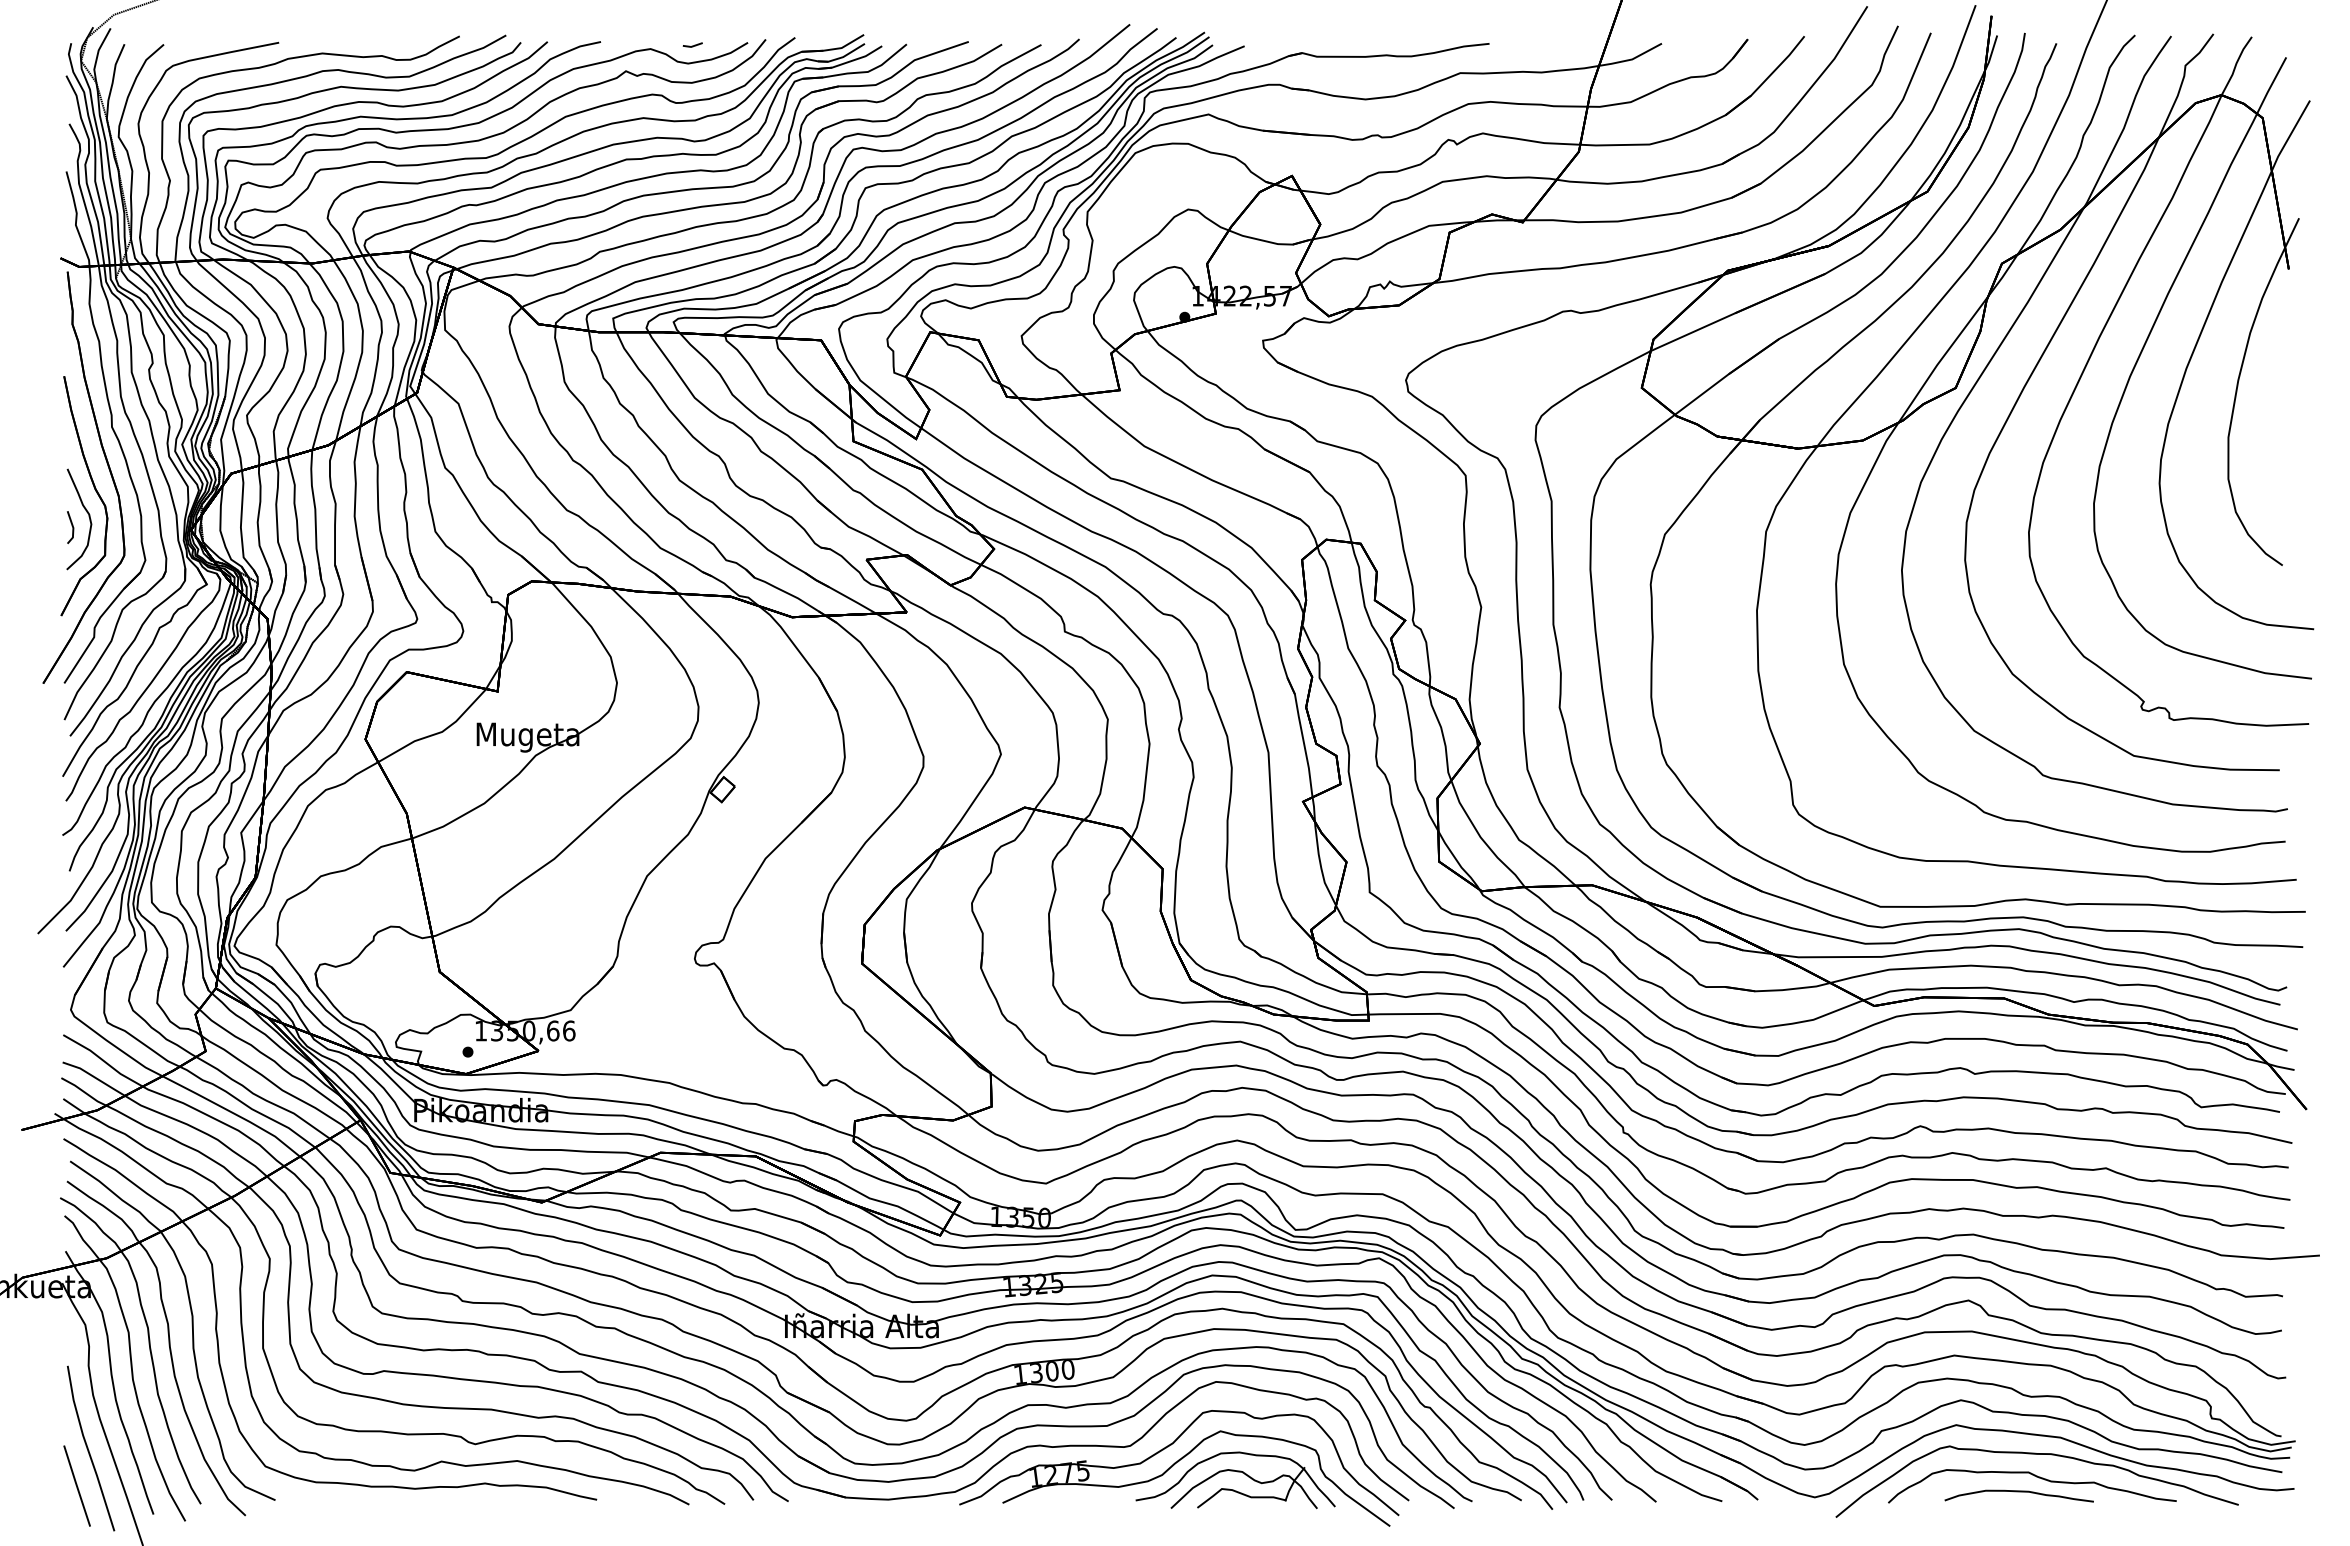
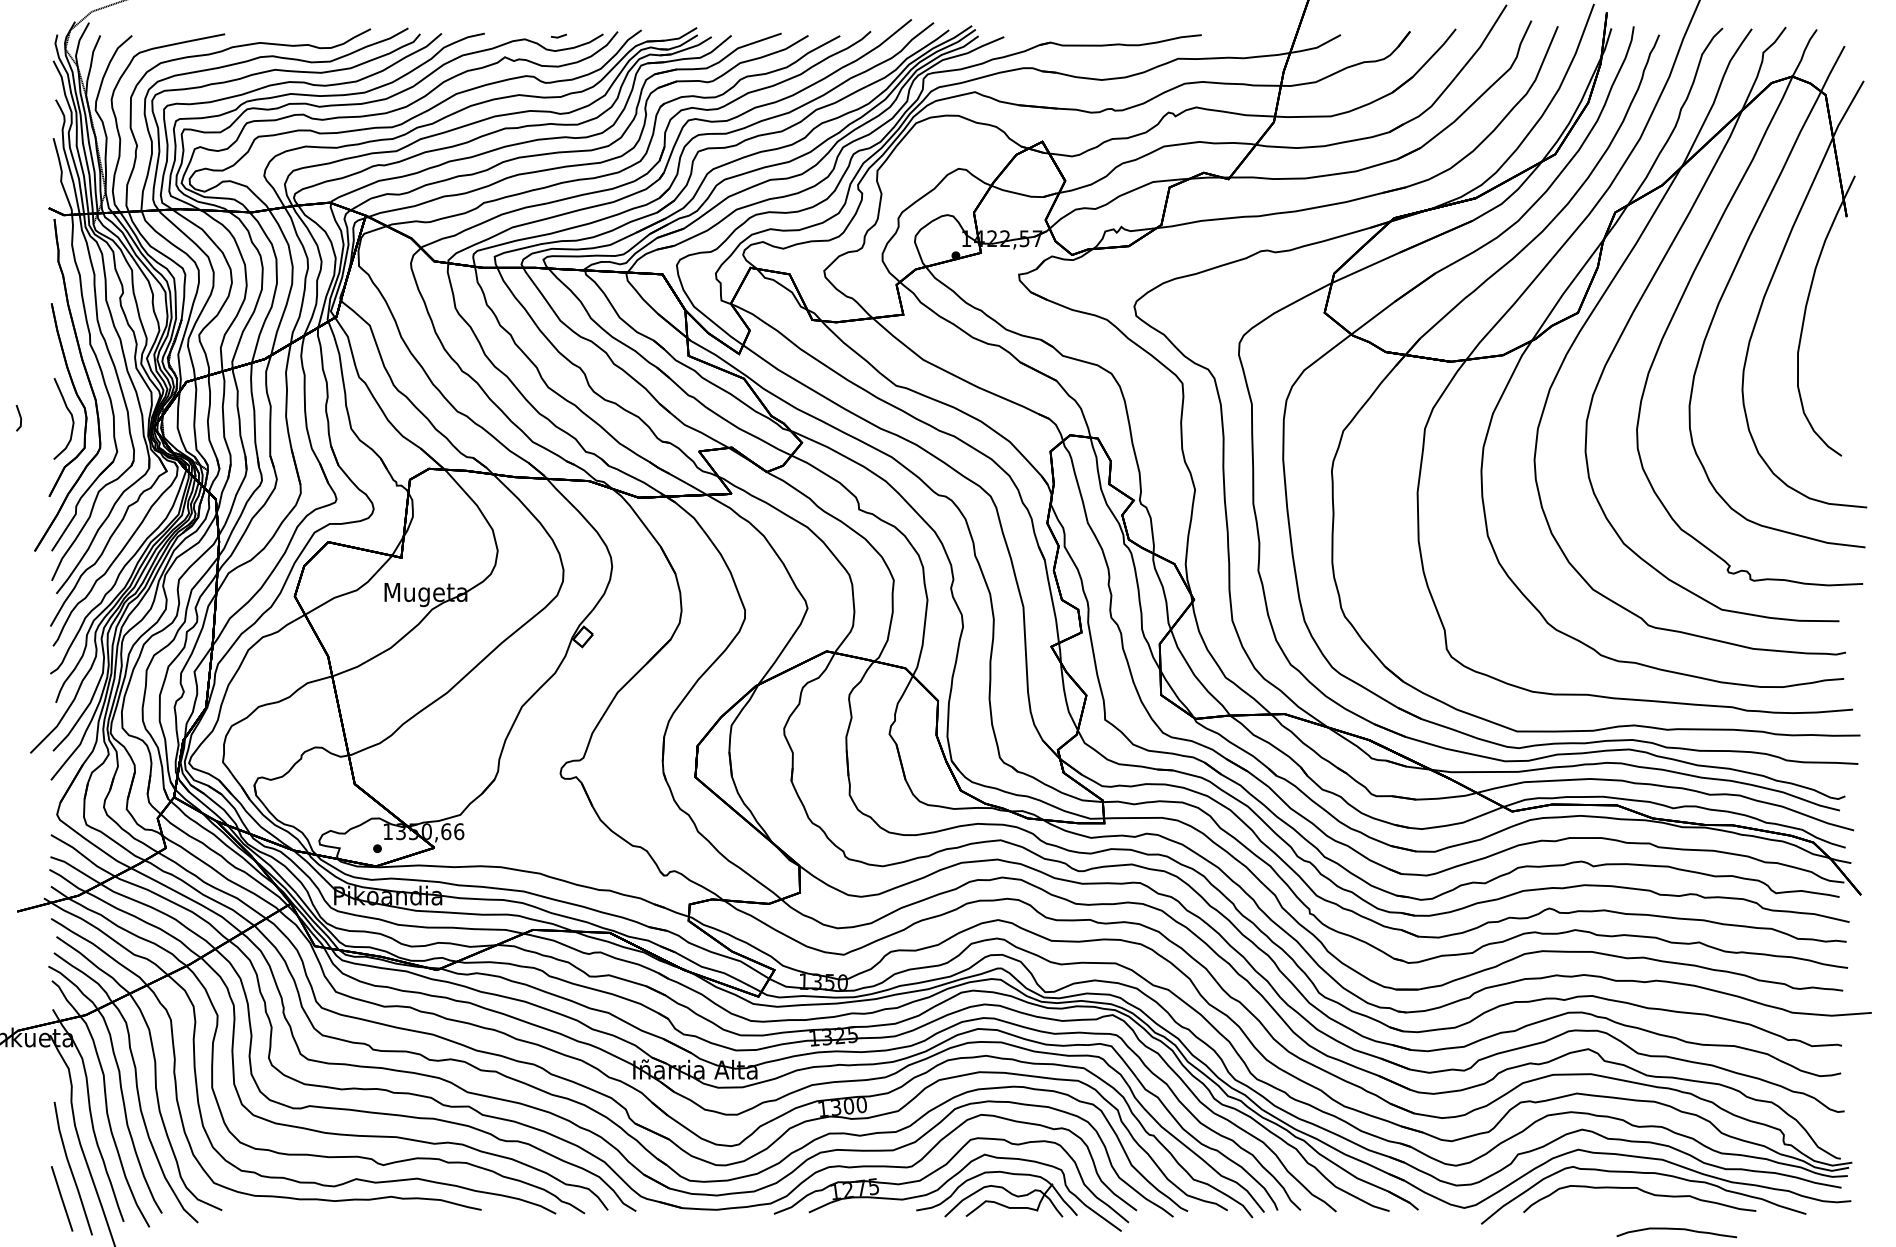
part: (70, 527) -> (18, 418), moved
curve: (2018, 1492) -> (1676, 1229), moved

